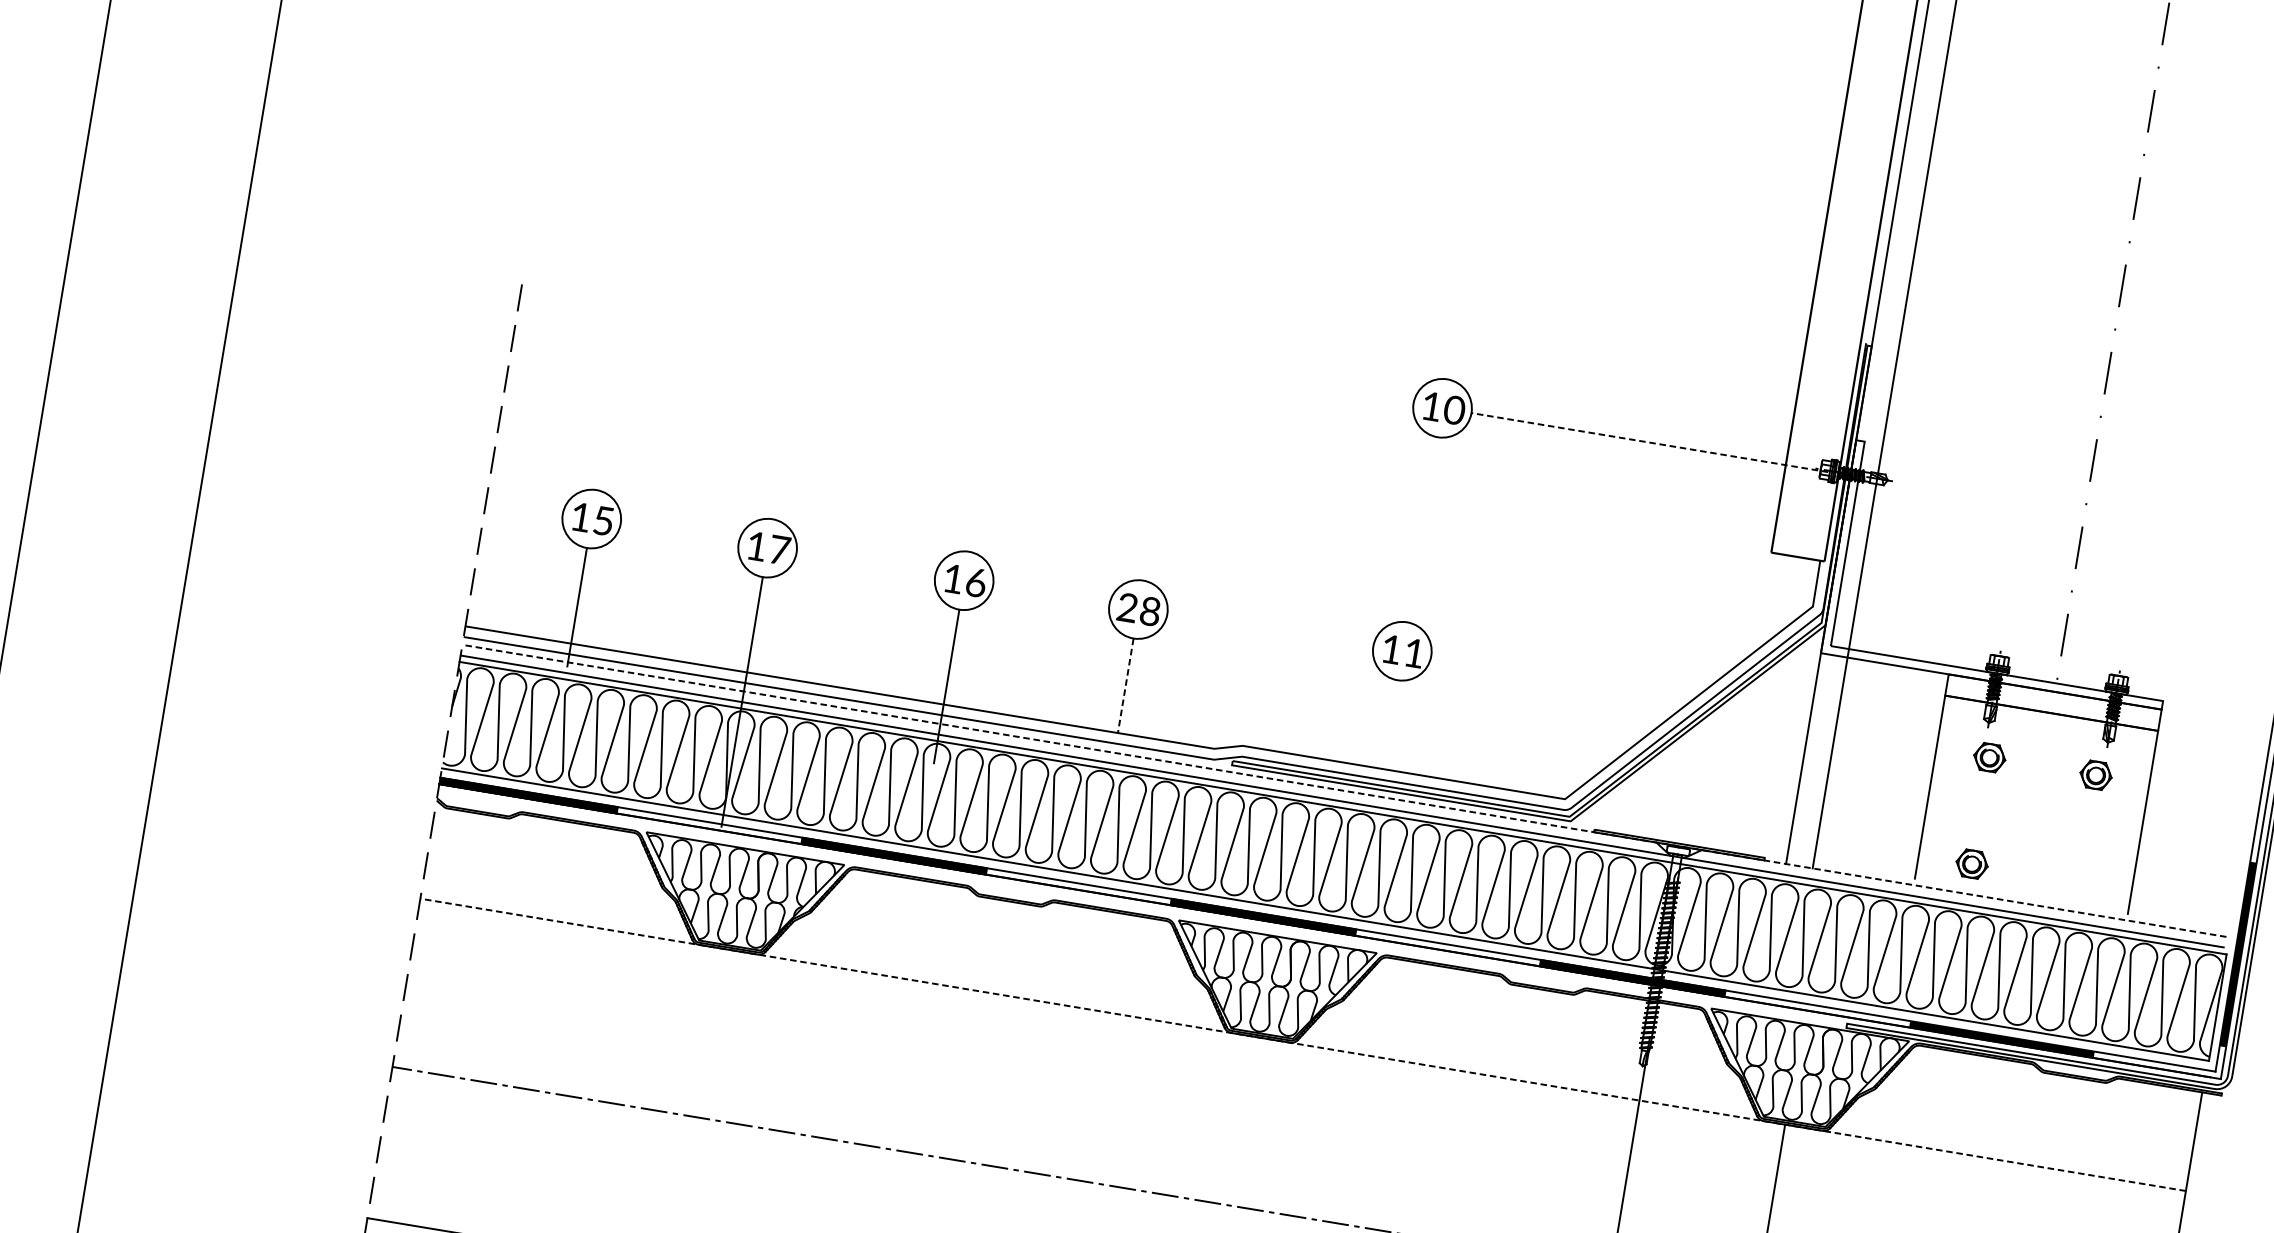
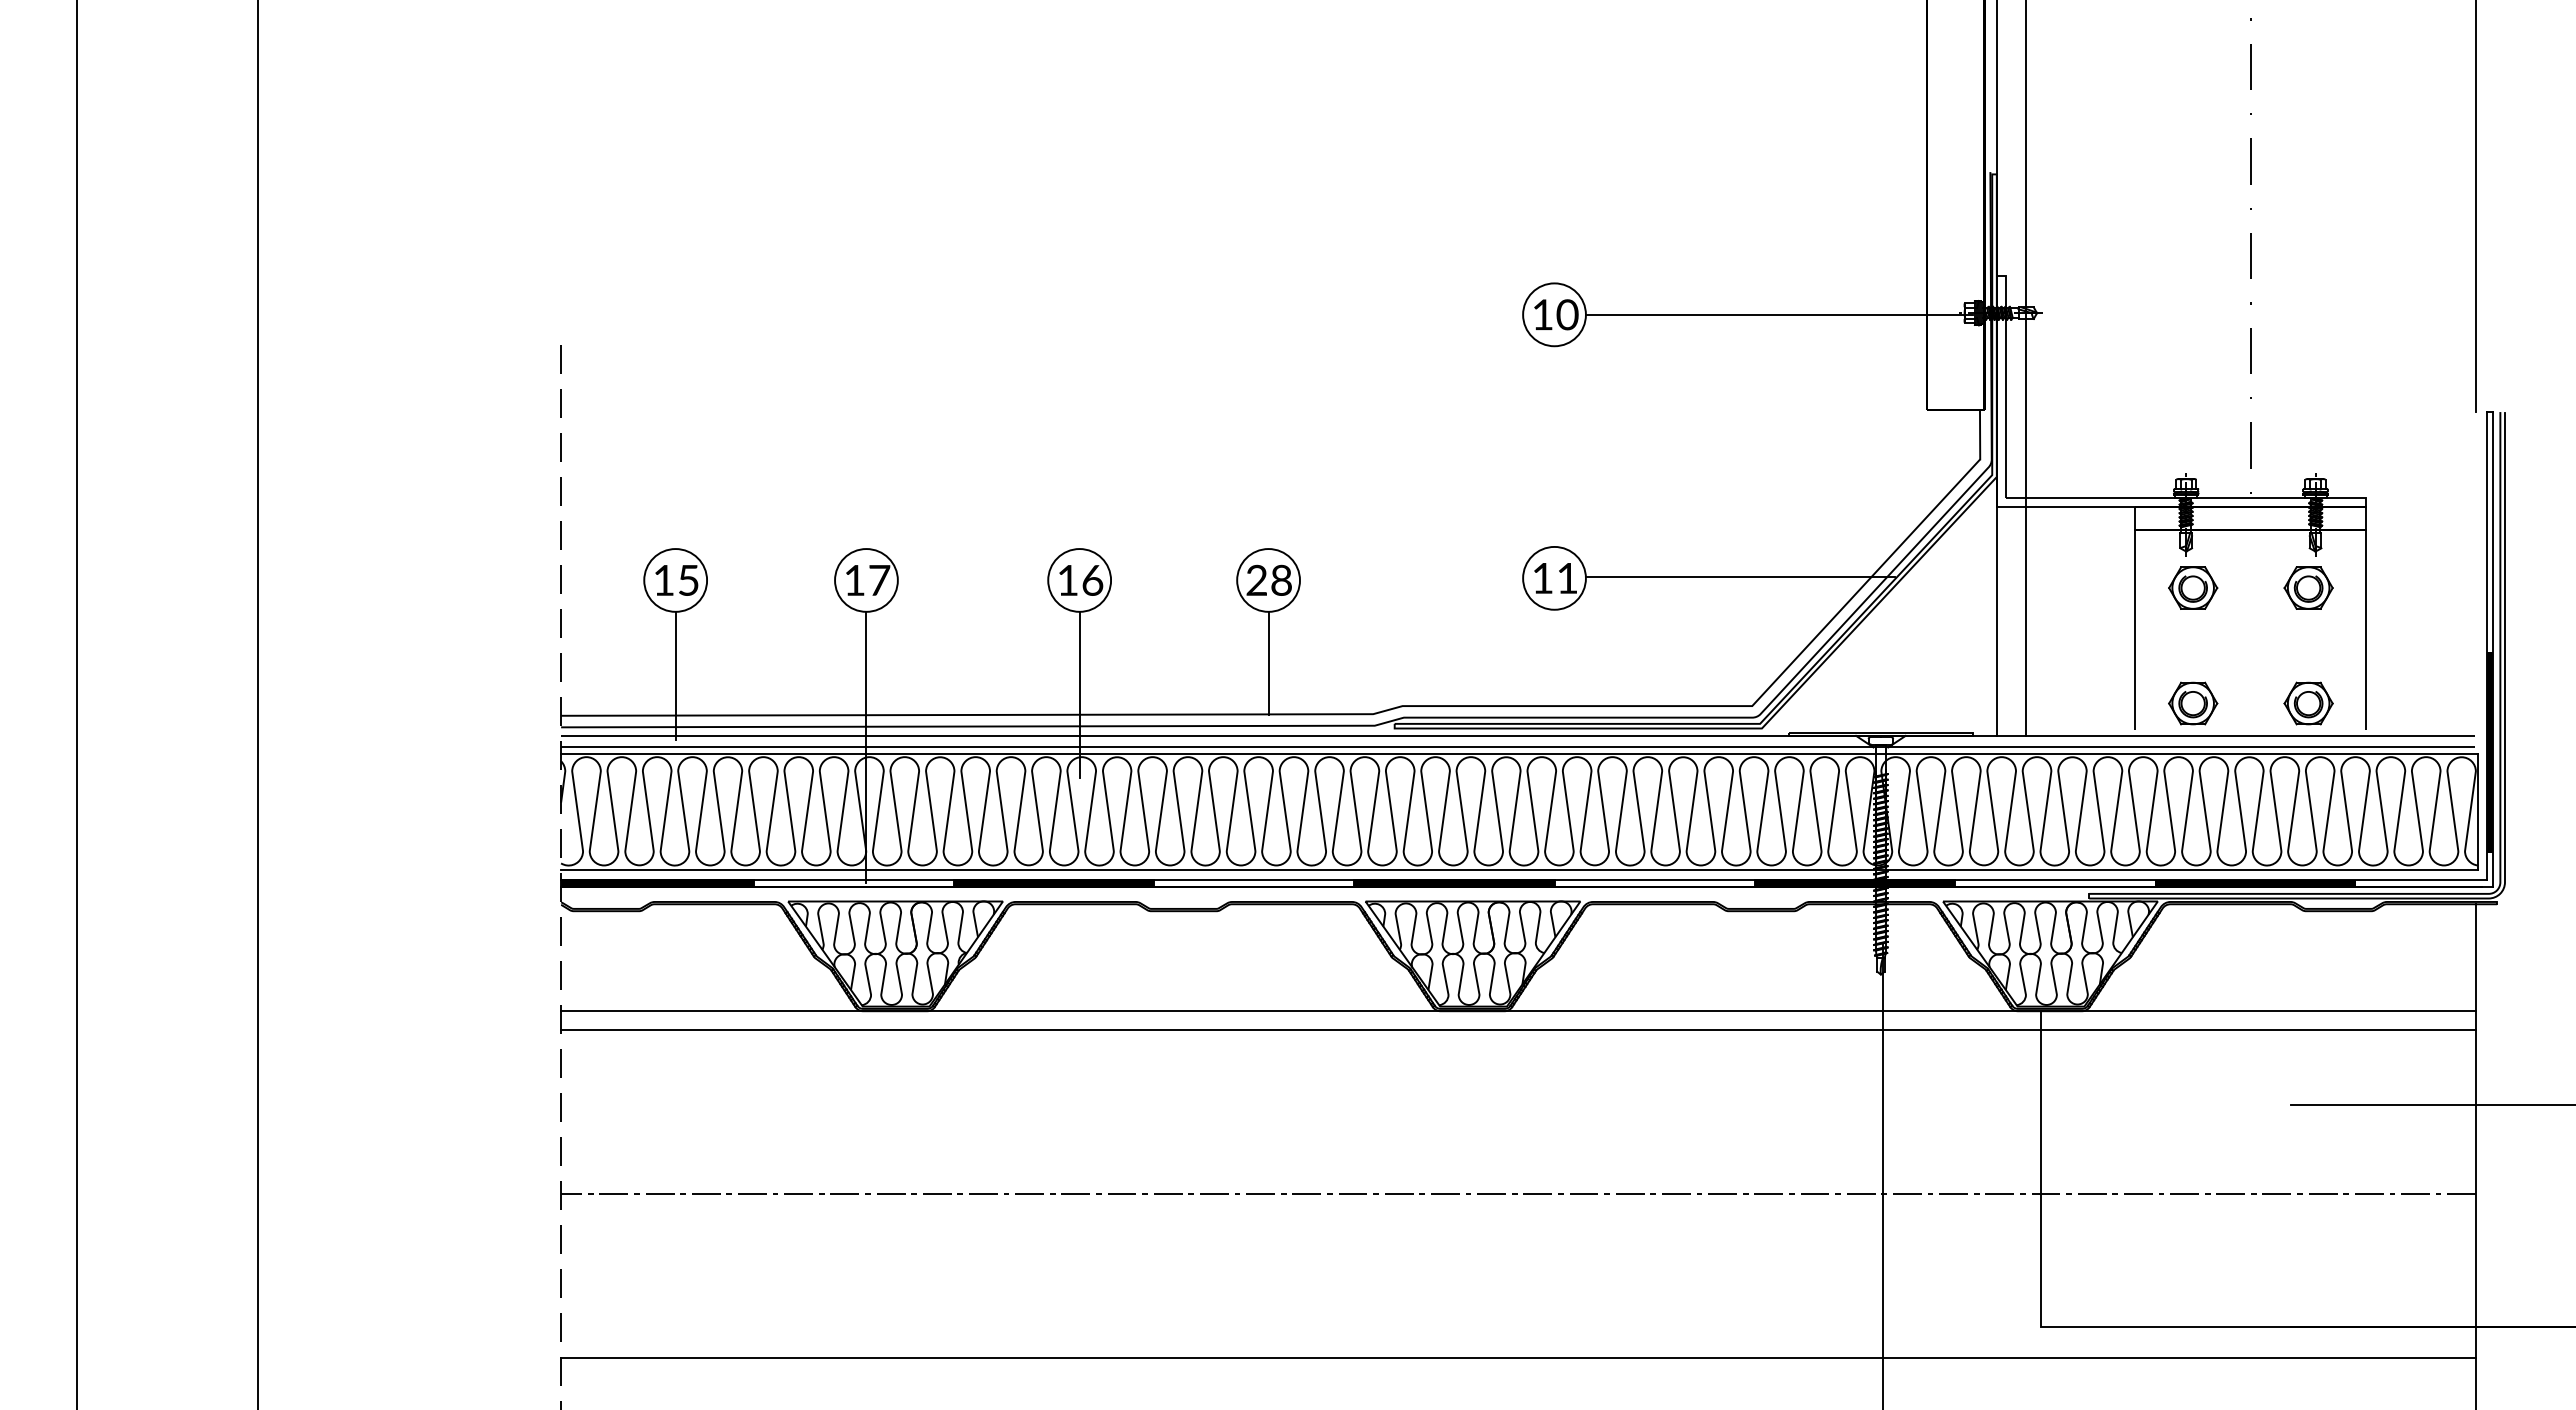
line: (1649, 442) -> (1778, 314), dashed -> solid
line: (1572, 678) -> (1739, 577), added
line: (1125, 686) -> (1268, 663), dashed -> solid
part: (1990, 757) -> (2193, 587), size x1.43
part: (2096, 774) -> (2308, 587), size x1.43
line: (1344, 790) -> (1517, 735), dashed -> solid
part: (1972, 864) -> (2193, 703), size x1.43
part: (2078, 881) -> (2308, 703), added
line: (1303, 1045) -> (1518, 1011), dashed -> solid
line: (1300, 1061) -> (1518, 1029), added

